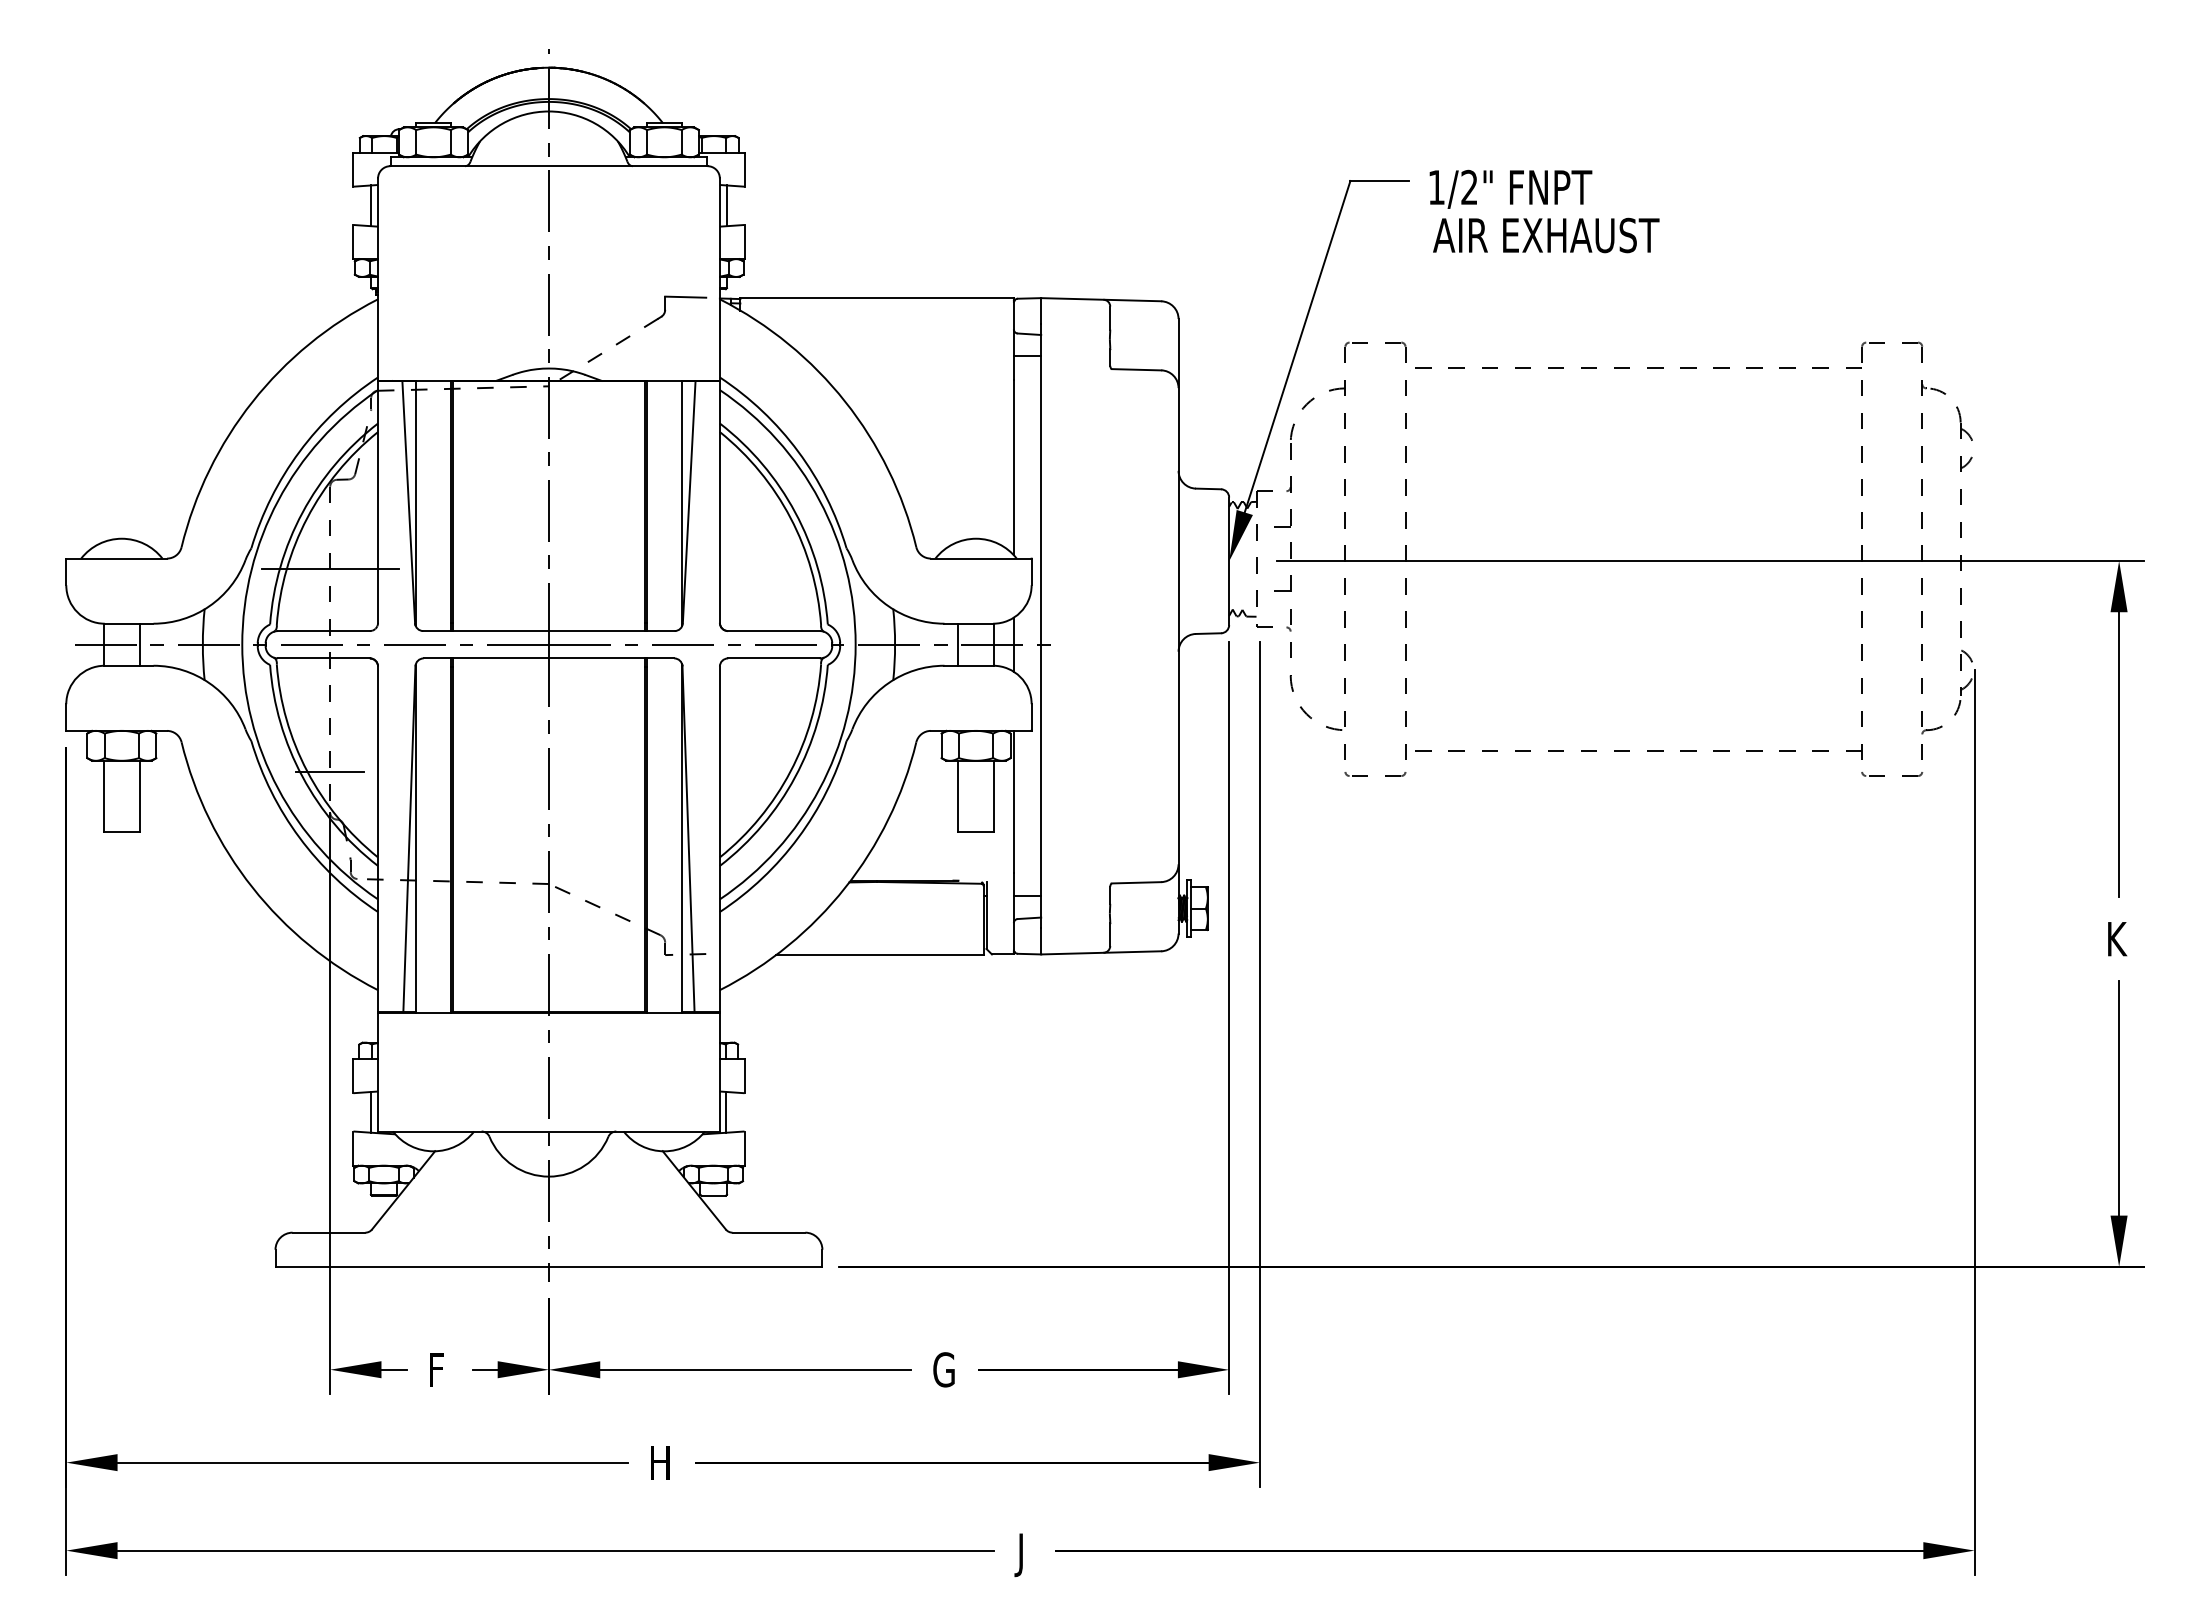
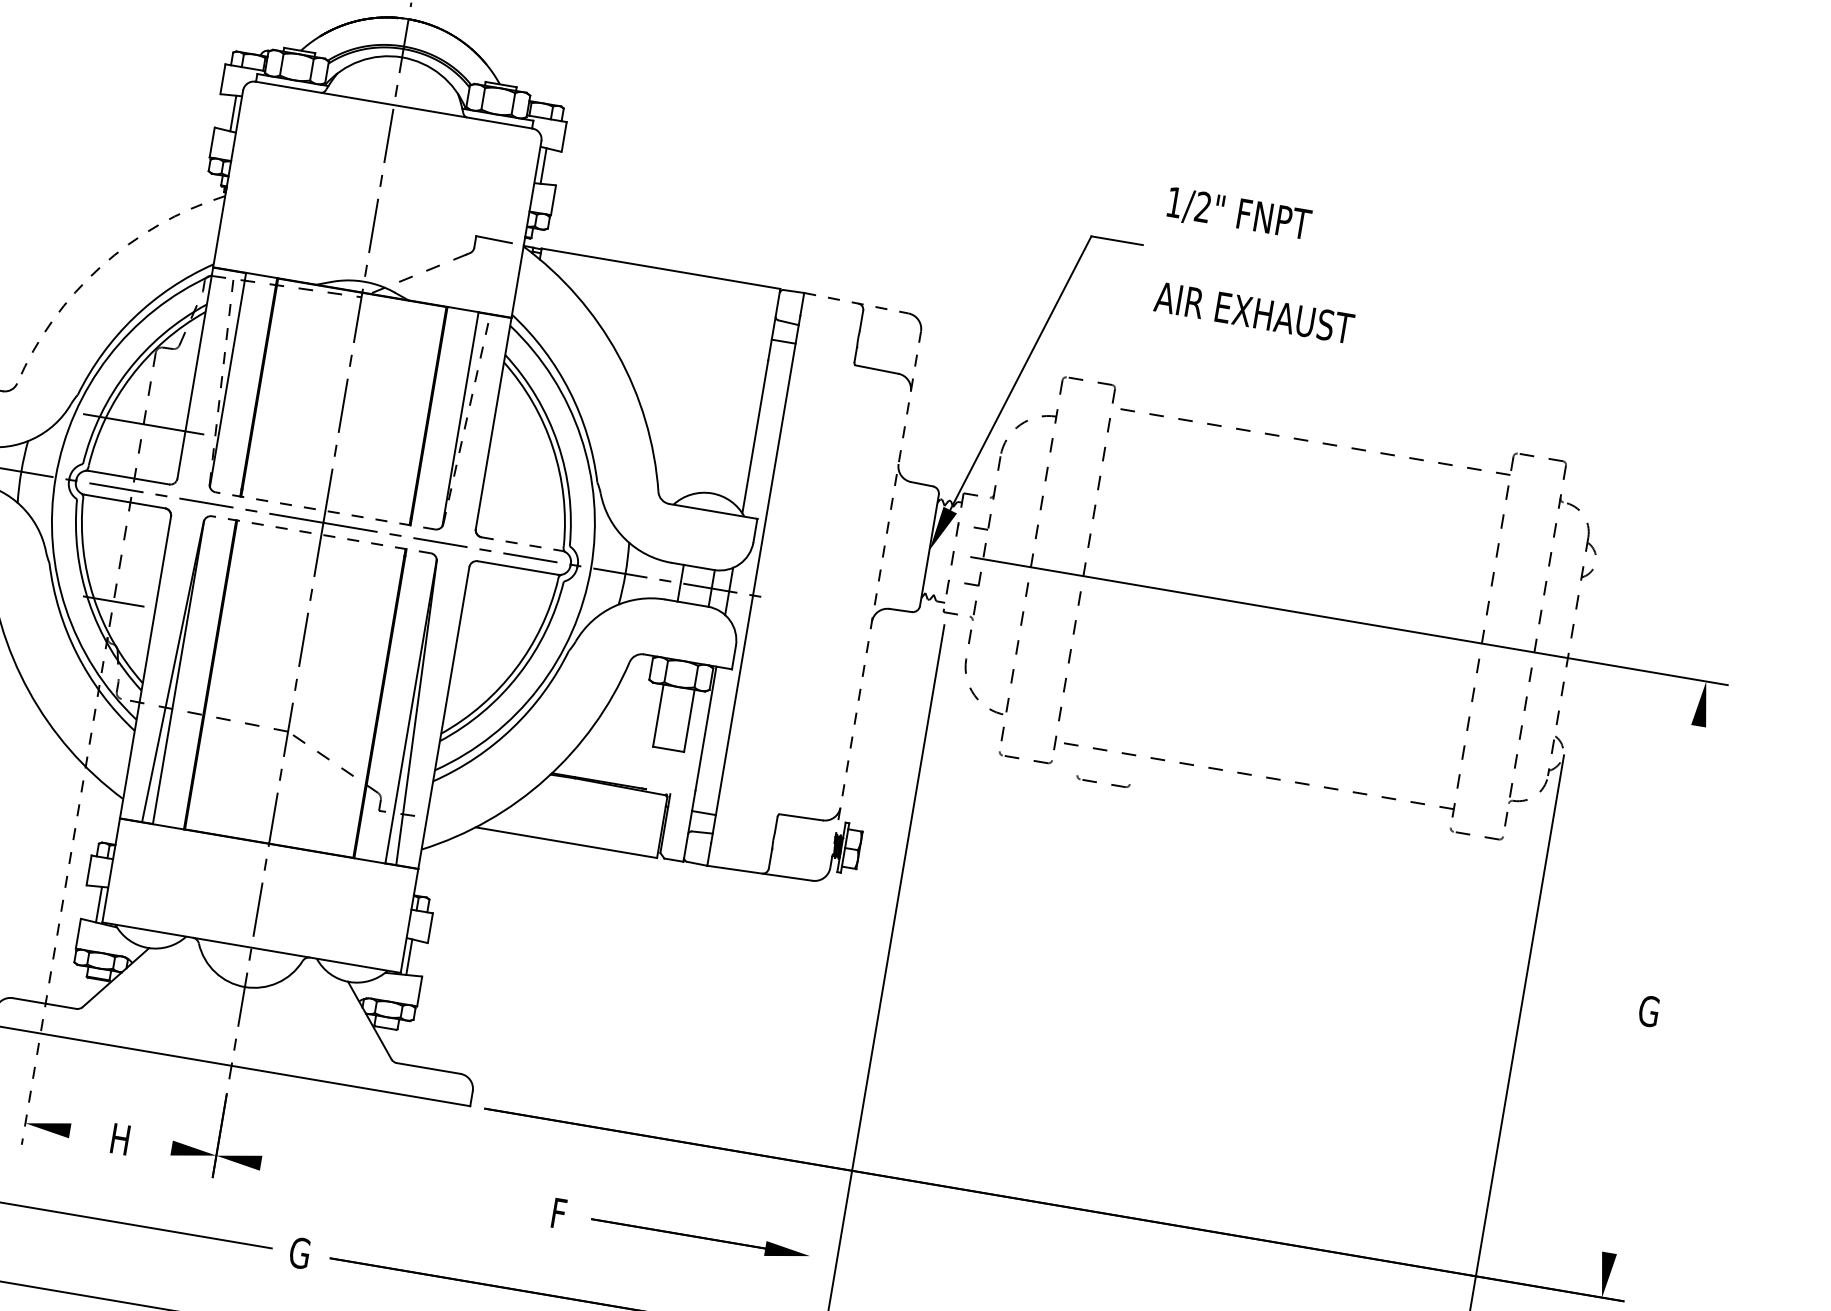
text: (1510, 188) -> (1238, 214), moved
line: (1101, 299) -> (856, 303), solid -> dashed
arc: (252, 401) -> (100, 266), solid -> dashed
line: (408, 501) -> (221, 377), solid -> dashed
line: (689, 501) -> (467, 418), solid -> dashed
line: (1178, 625) -> (875, 598), solid -> dashed
line: (548, 631) -> (324, 511), solid -> dashed
line: (774, 631) -> (522, 544), solid -> dashed
line: (548, 658) -> (320, 534), solid -> dashed
line: (2119, 754) -> (1677, 850), removed
part: (1458, 787) -> (1096, 781), added
text: (2117, 938) -> (1649, 1010), K -> G
line: (1229, 1017) -> (862, 948), removed
line: (2119, 1097) -> (1627, 1149), removed
line: (330, 1103) -> (65, 890), solid -> dashed
line: (393, 1369) -> (80, 1132), removed
text: (440, 1369) -> (121, 1139), F -> H
line: (485, 1369) -> (161, 1146), removed
line: (755, 1369) -> (396, 1185), removed
text: (943, 1369) -> (560, 1213), G -> F
text: (659, 1462) -> (299, 1252), H -> G

